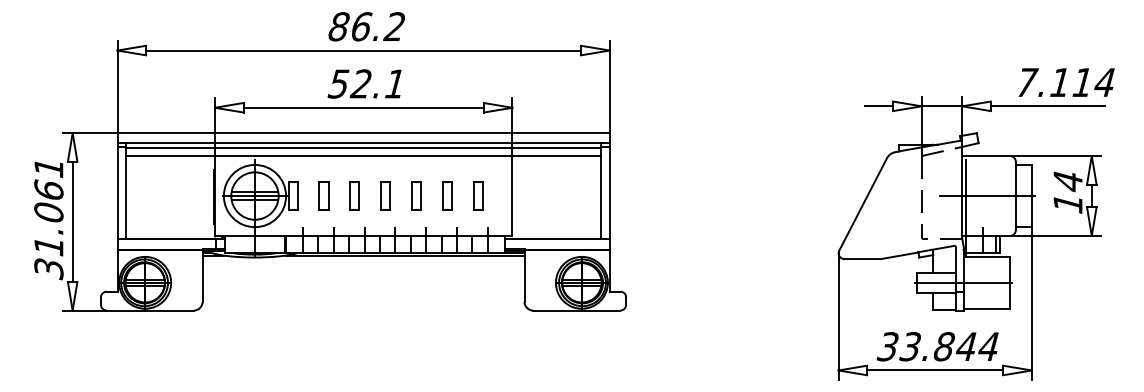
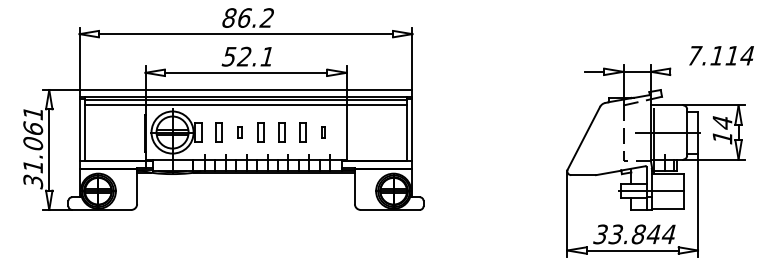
line: (1047, 105) -> (708, 71), removed
part: (353, 196) -> (239, 132), size x0.6
part: (478, 196) -> (323, 132), size x0.6

